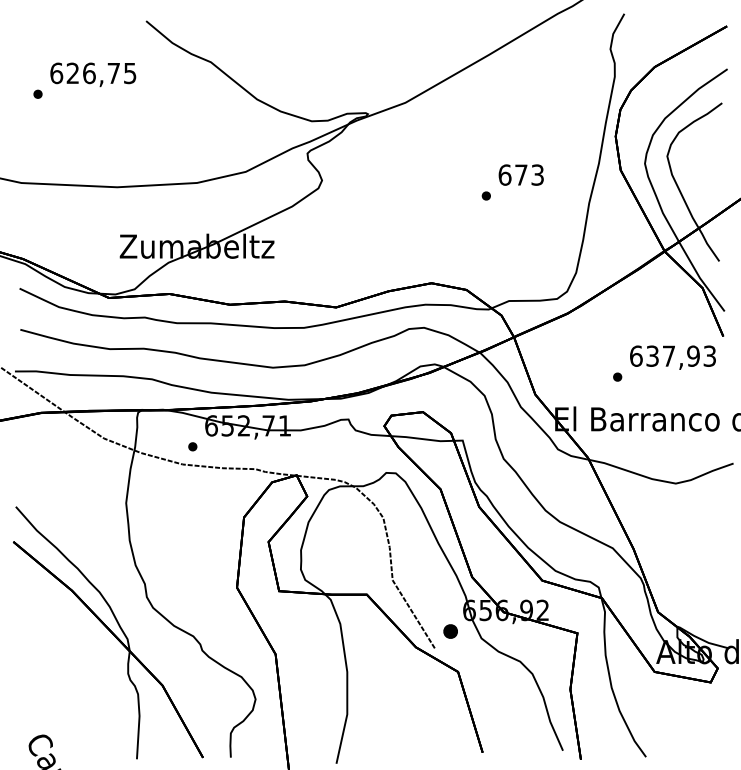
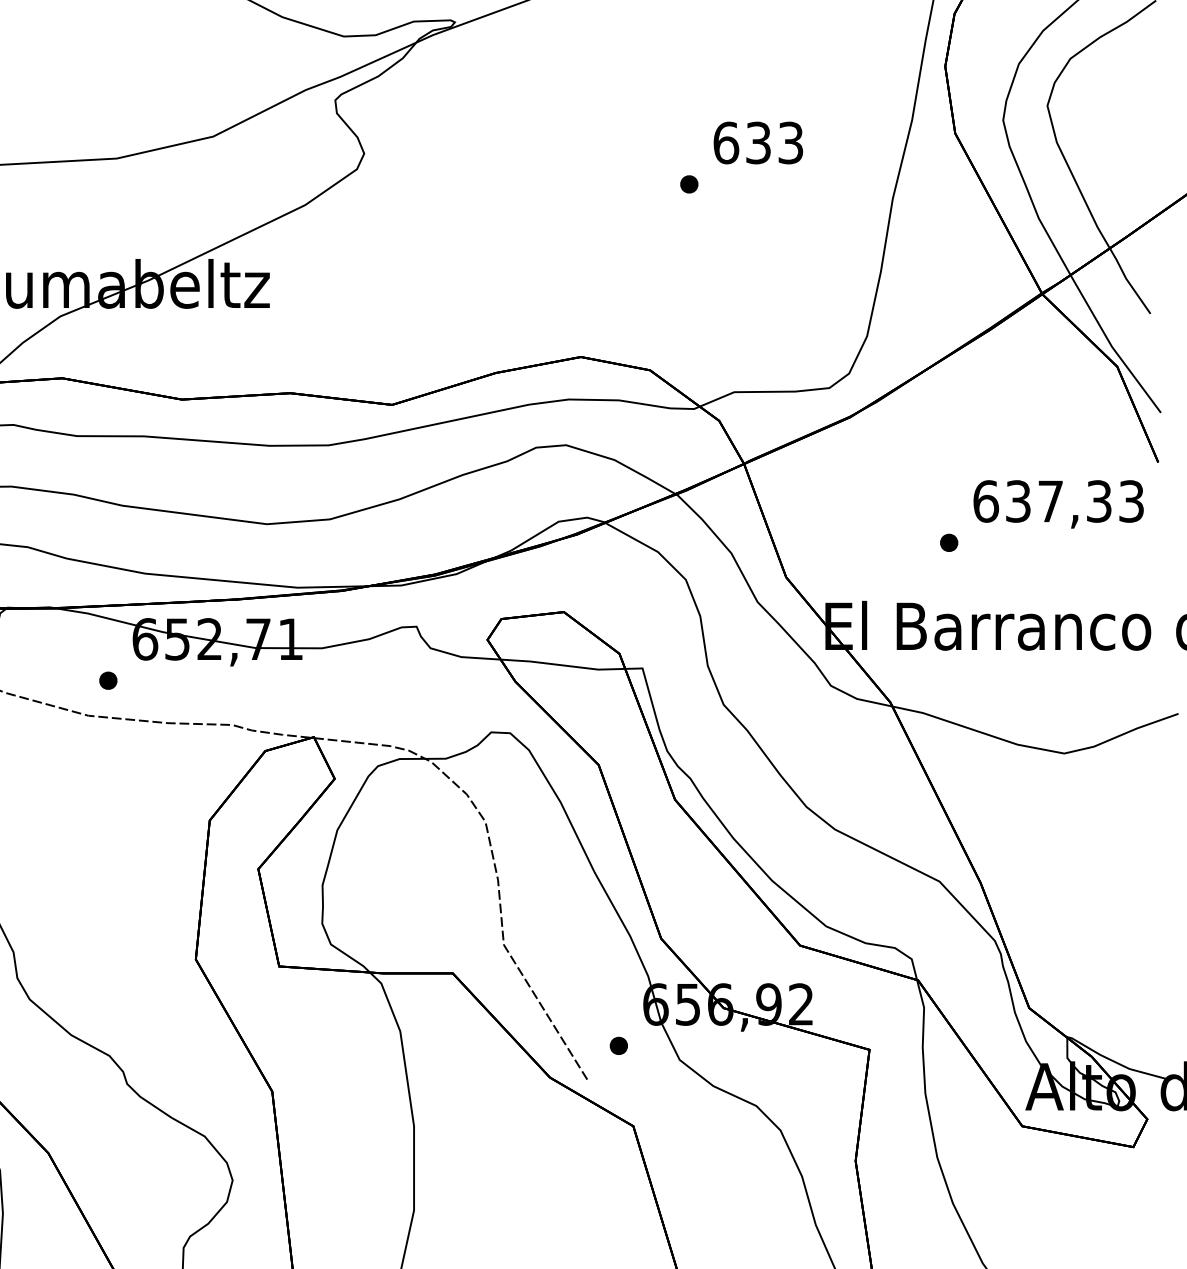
text: (521, 174) -> (758, 141), 673 -> 633
text: (693, 355) -> (1099, 500), 637,93 -> 637,33
part: (450, 630) -> (618, 1044), size x0.62

